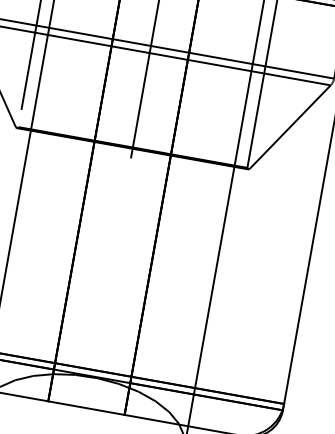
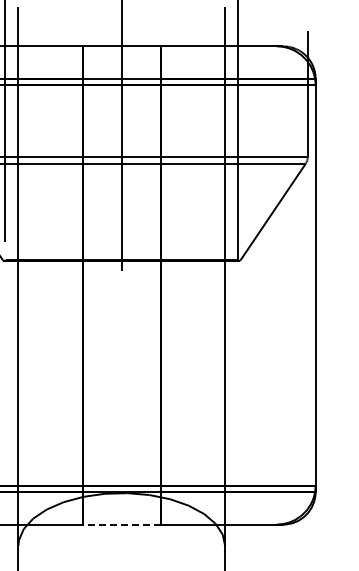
line: (86, 408) -> (121, 524), solid -> dashed

